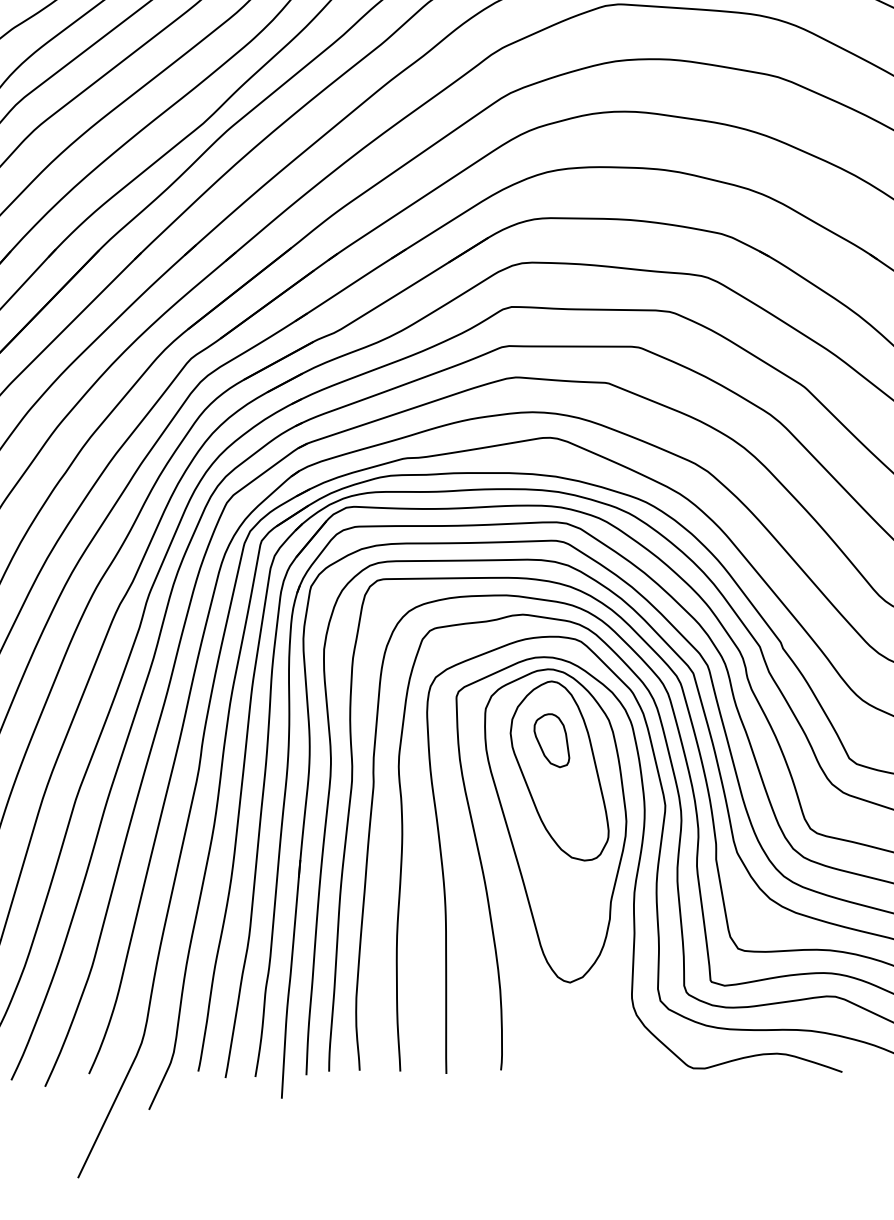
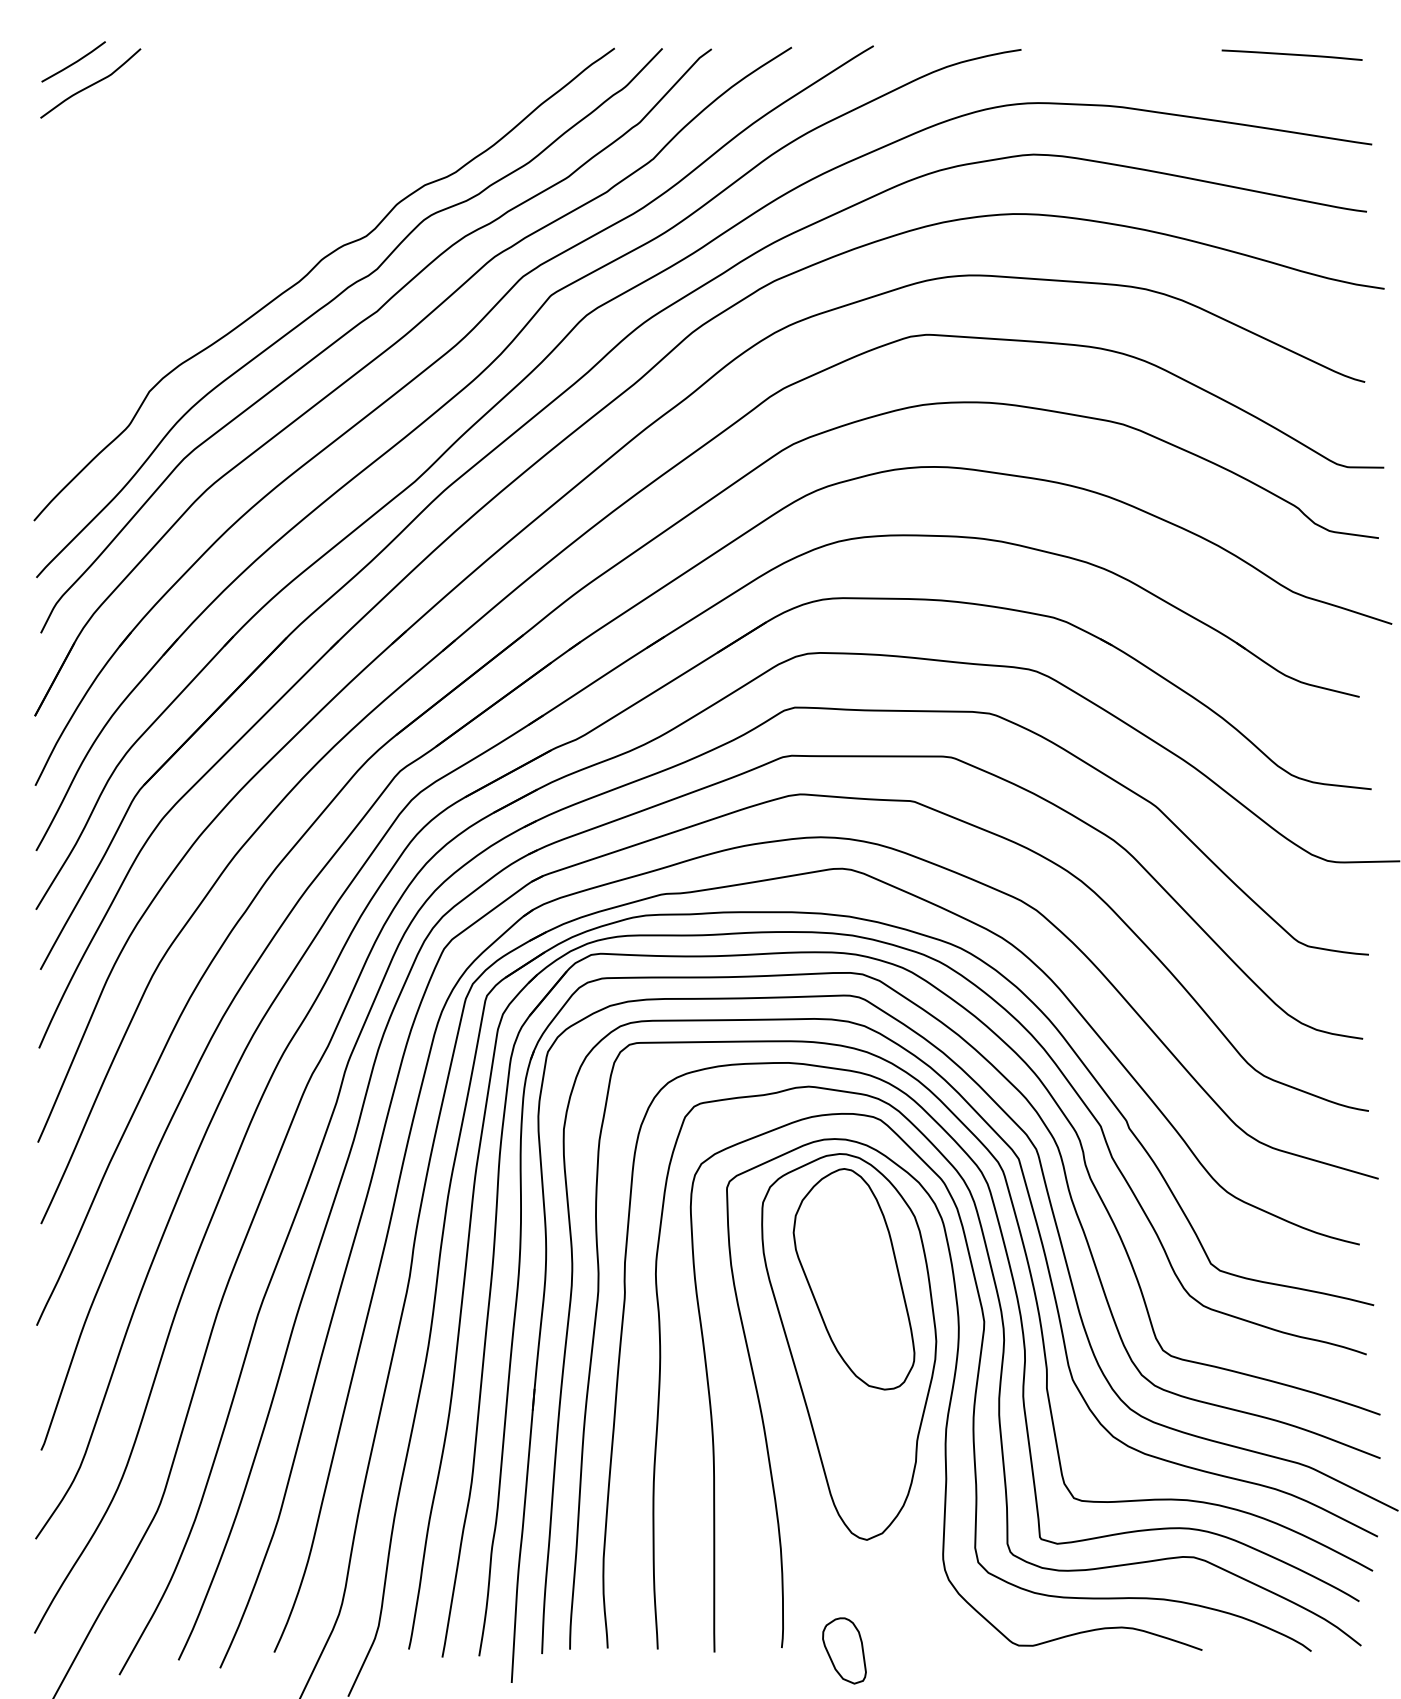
part: (551, 740) -> (844, 1650), moved

